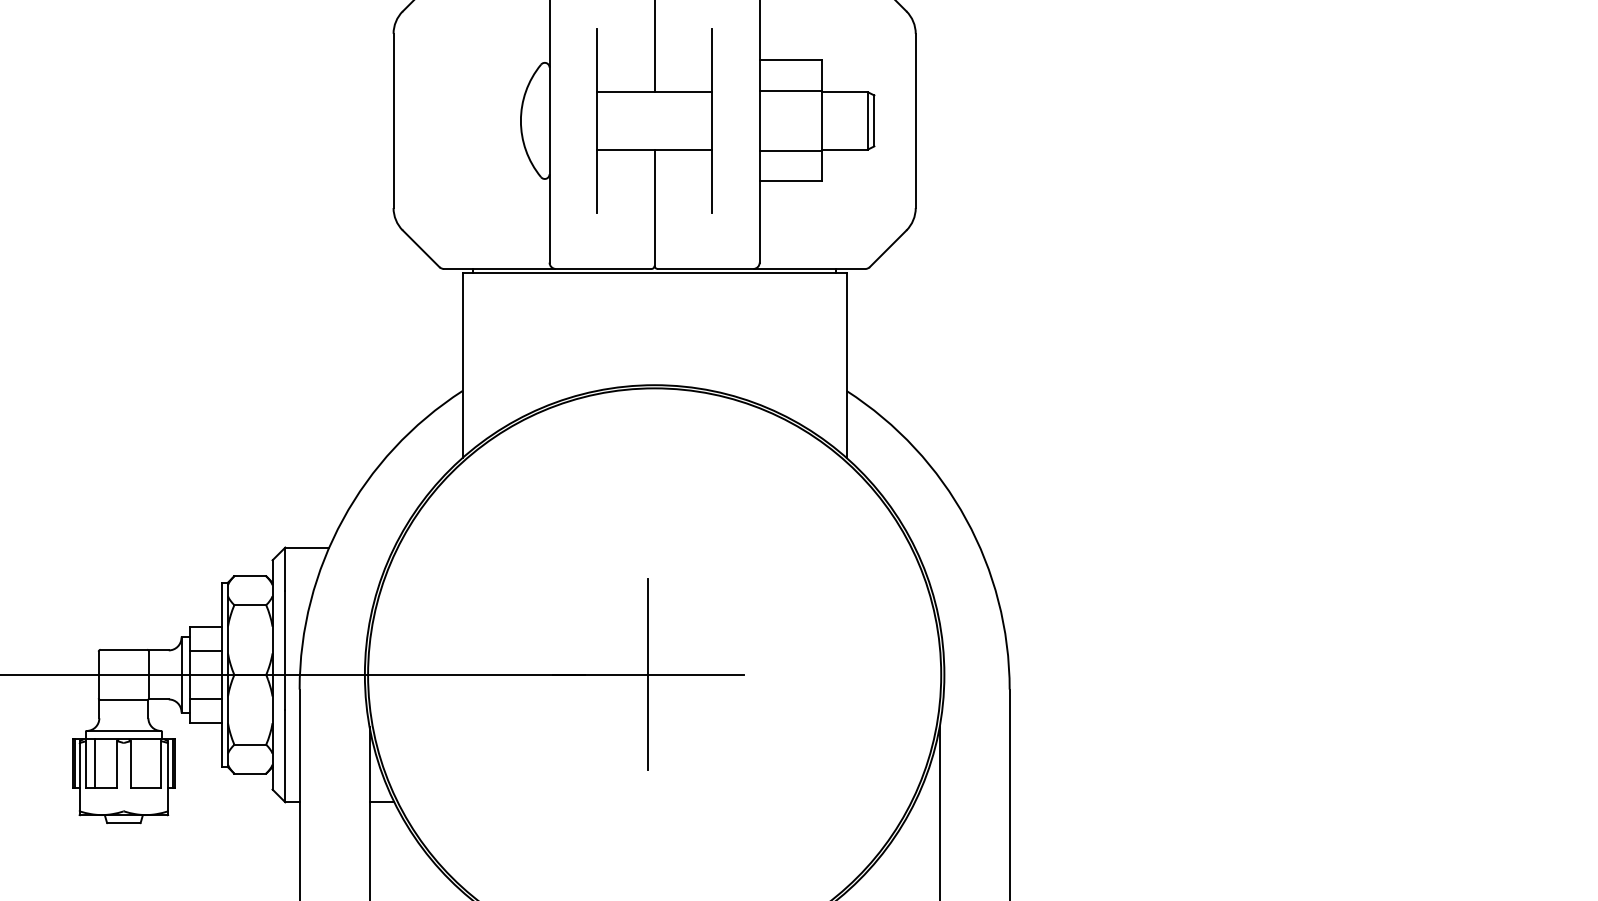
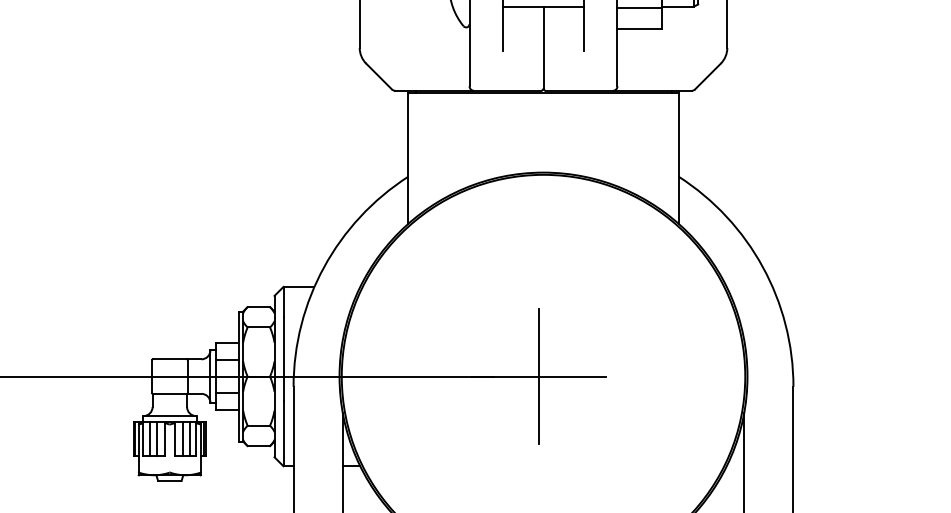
line: (105, 763) -> (156, 438), added
line: (141, 763) -> (182, 438), added
line: (152, 763) -> (189, 438), added

